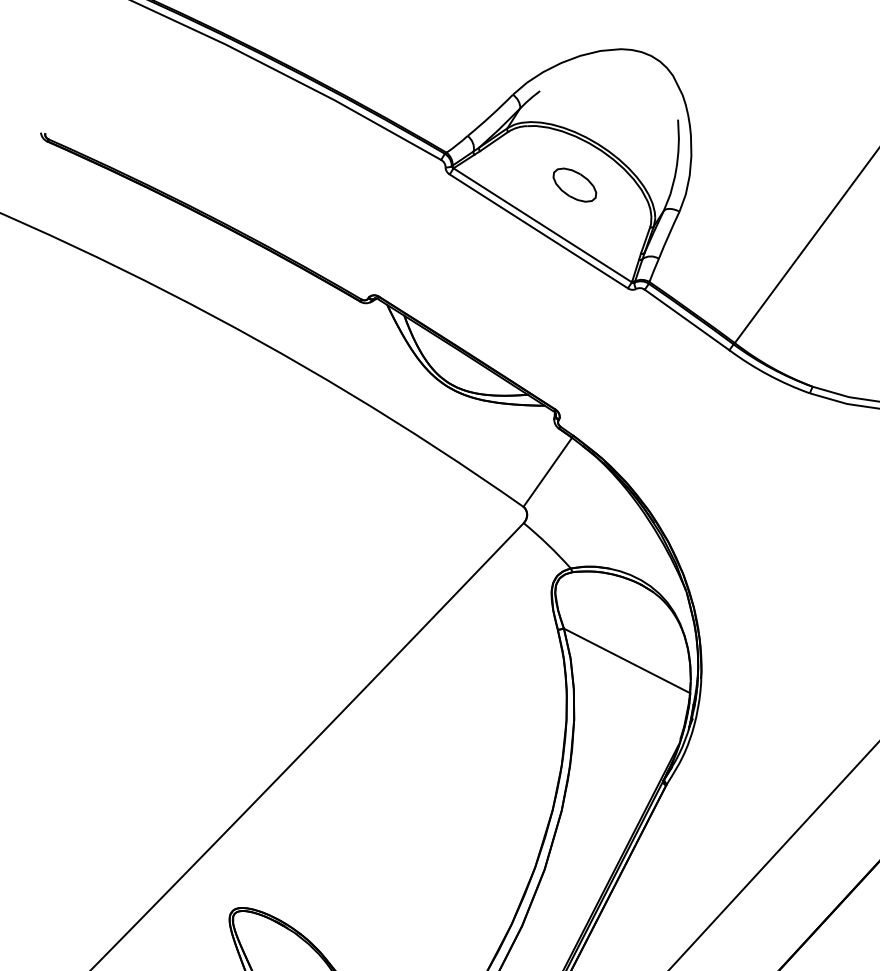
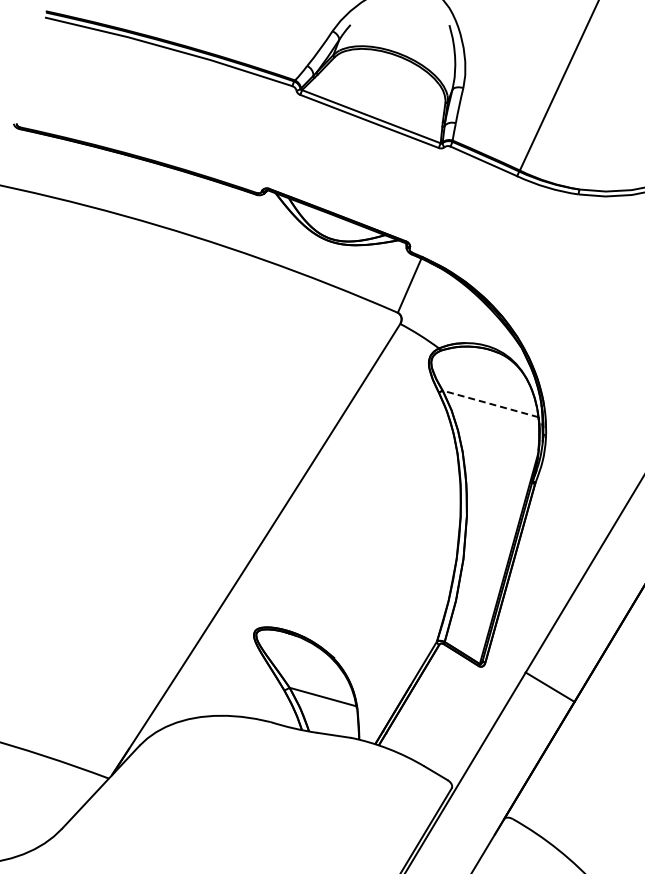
part: (574, 184) -> (387, 84), removed
line: (626, 660) -> (490, 403), solid -> dashed

